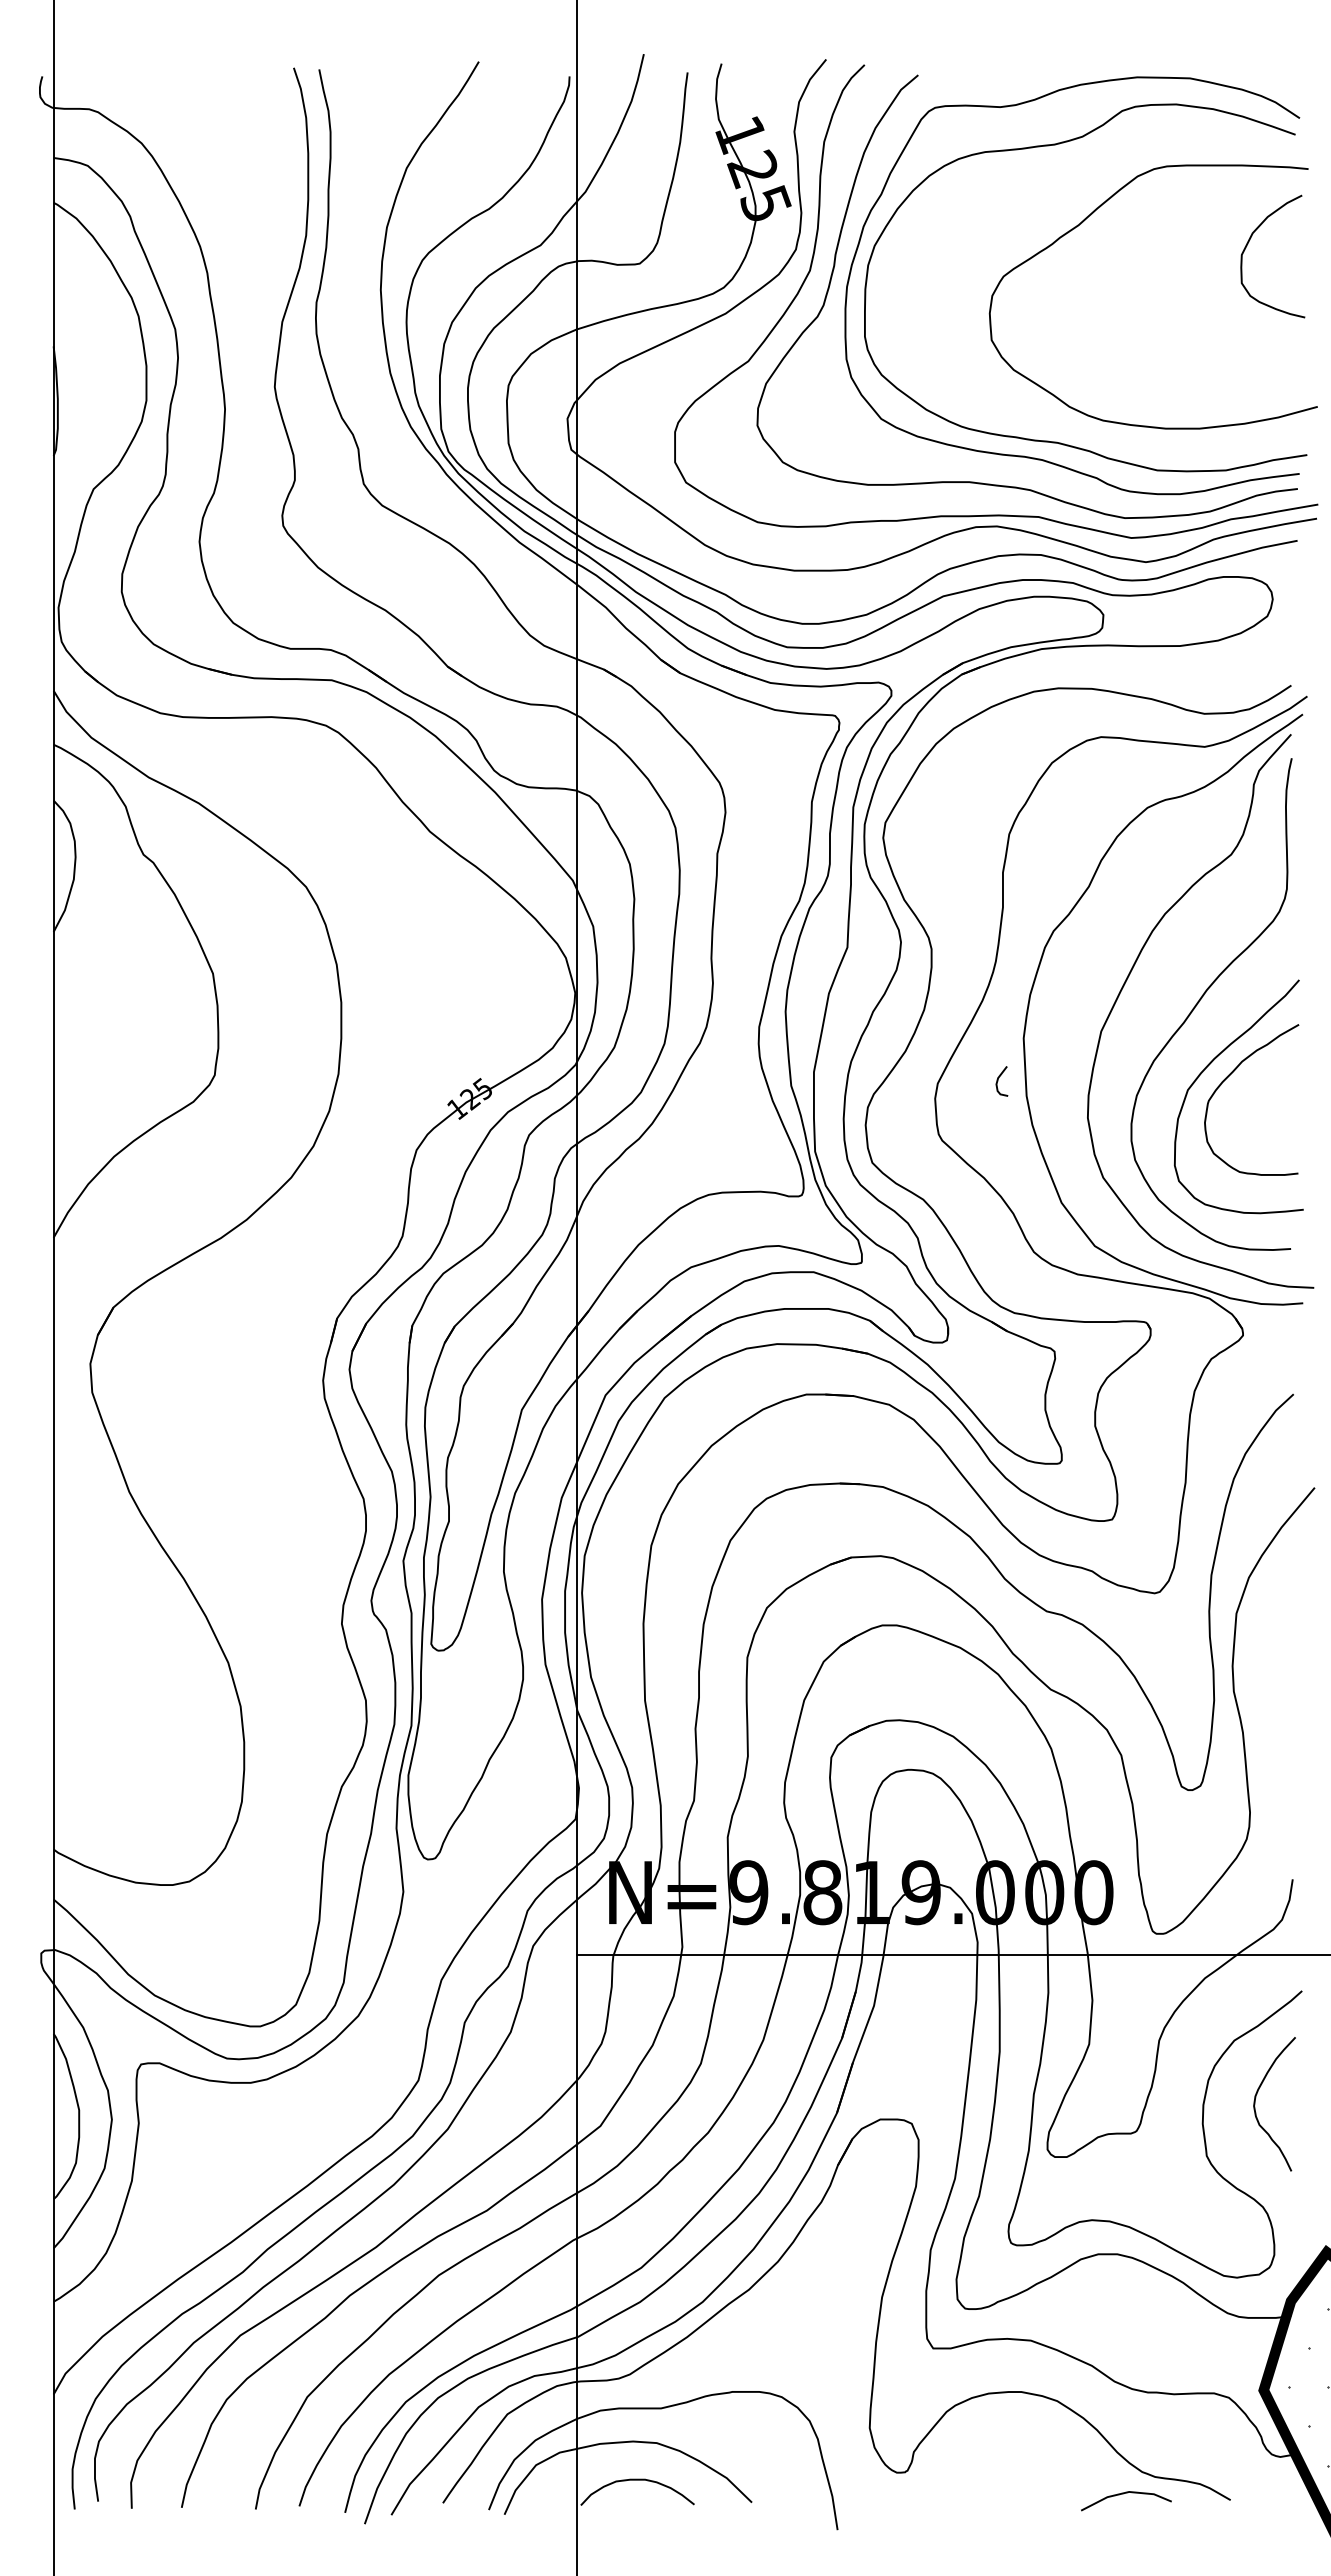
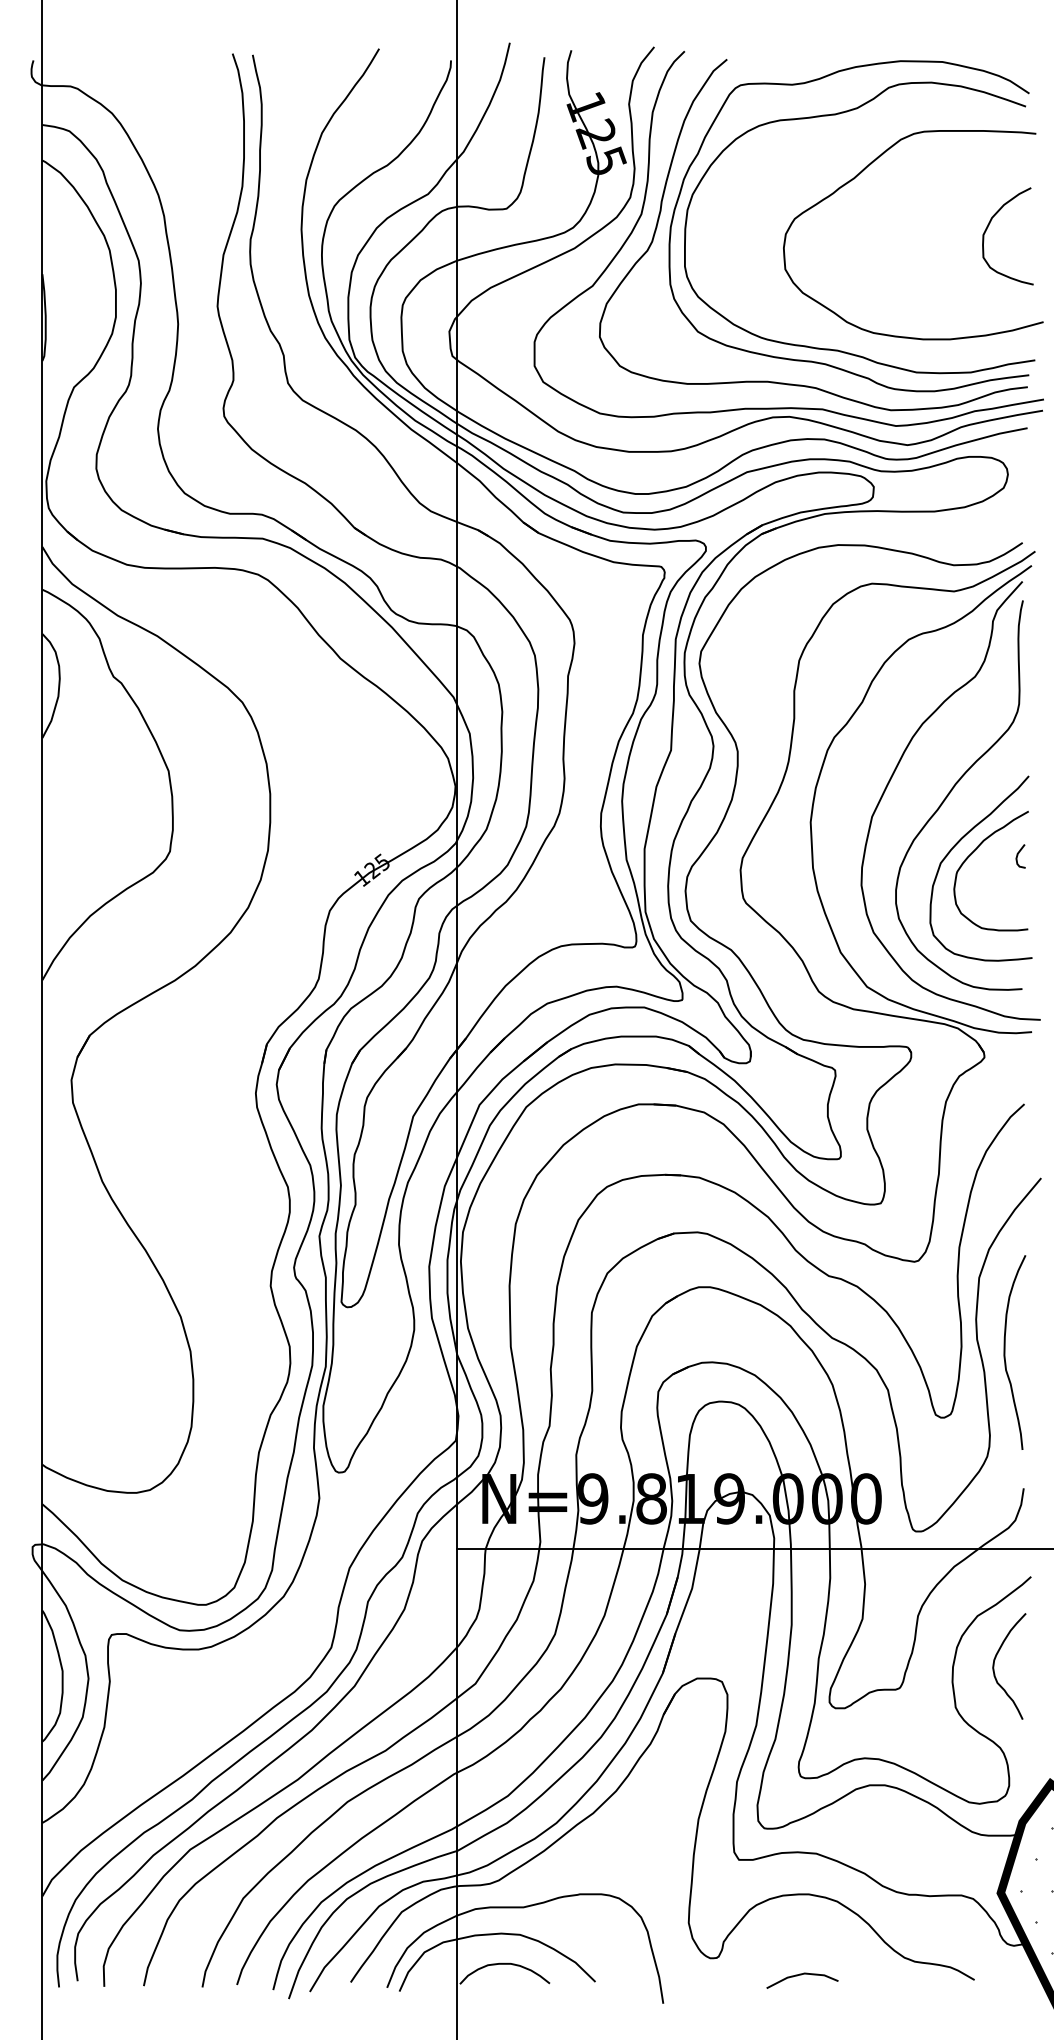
curve: (1248, 244) -> (988, 226), moved
curve: (998, 1081) -> (1018, 856), moved
curve: (1269, 1707) -> (1005, 1352), added
line: (1123, 2494) -> (800, 1975), moved

